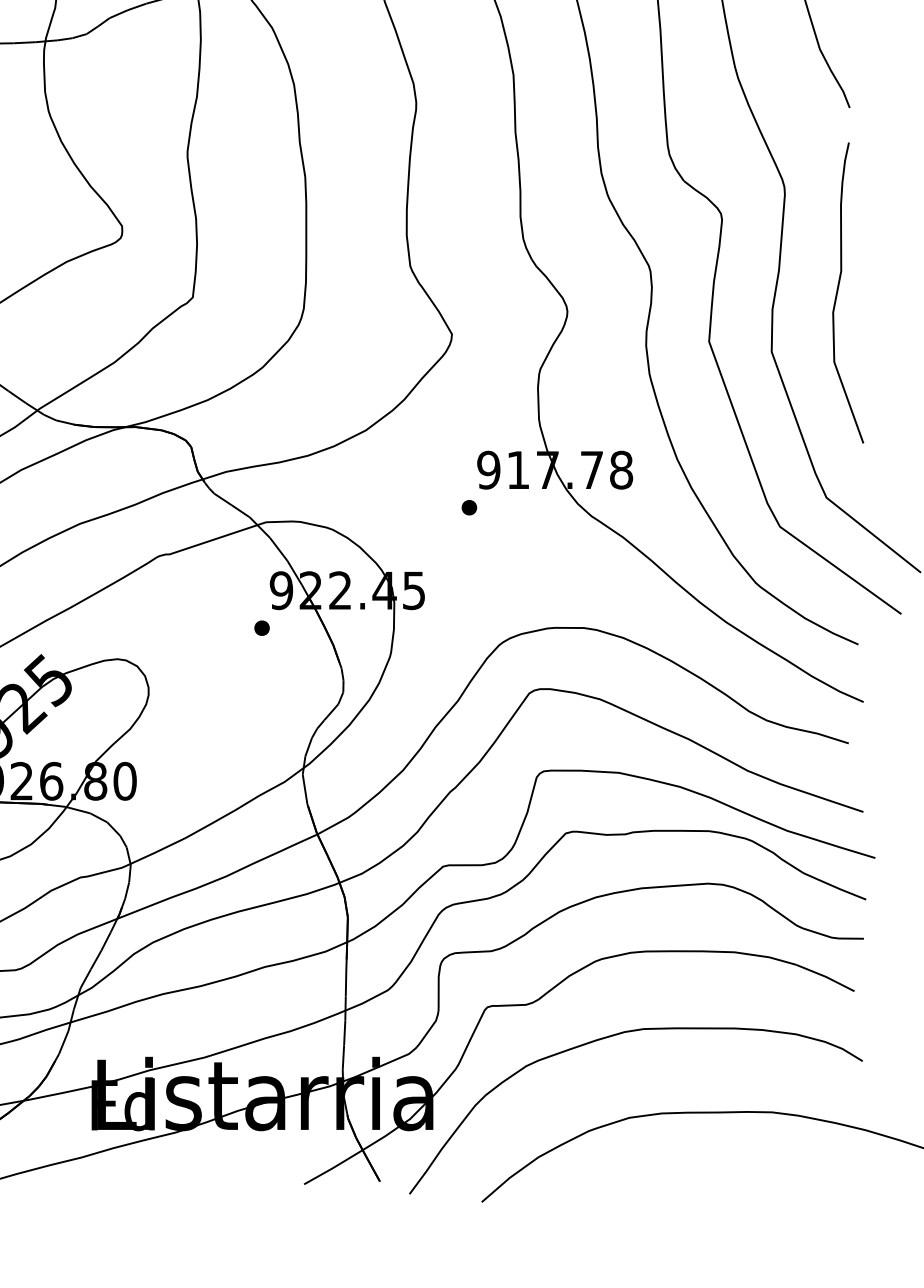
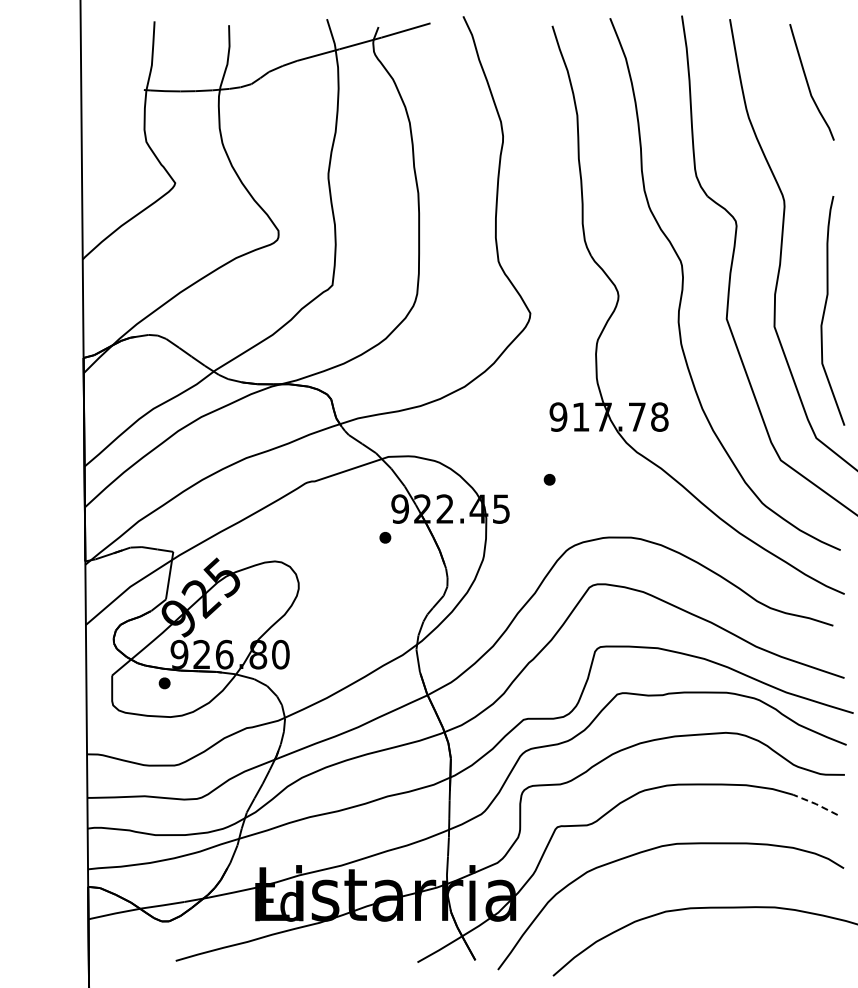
curve: (838, 292) -> (825, 310), moved
part: (469, 507) -> (549, 479), moved
line: (826, 977) -> (816, 804), solid -> dashed

